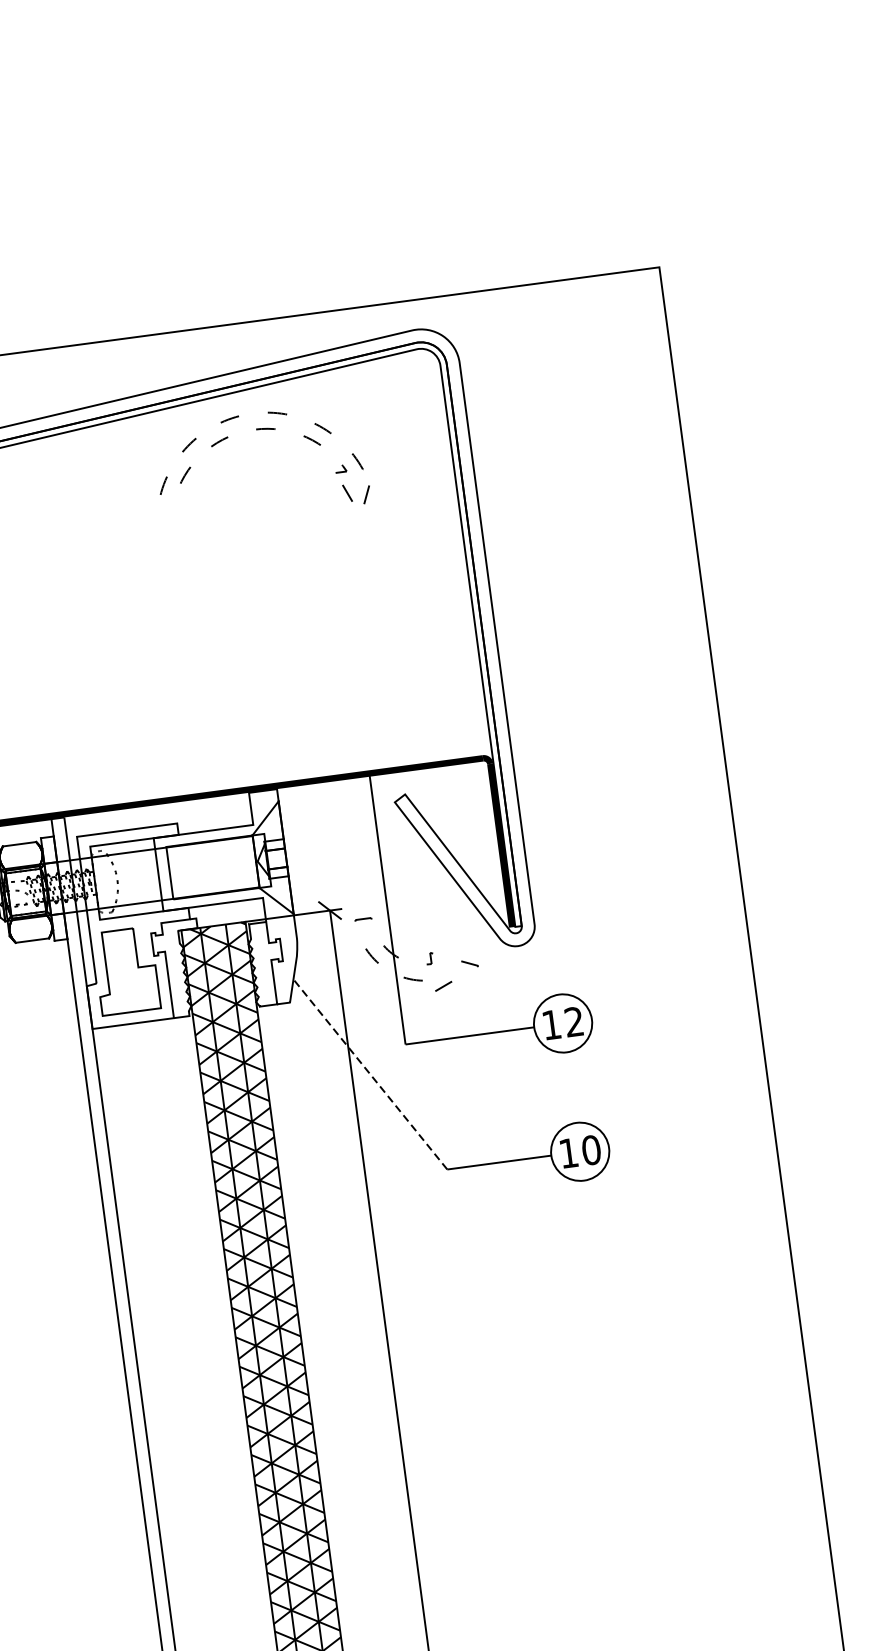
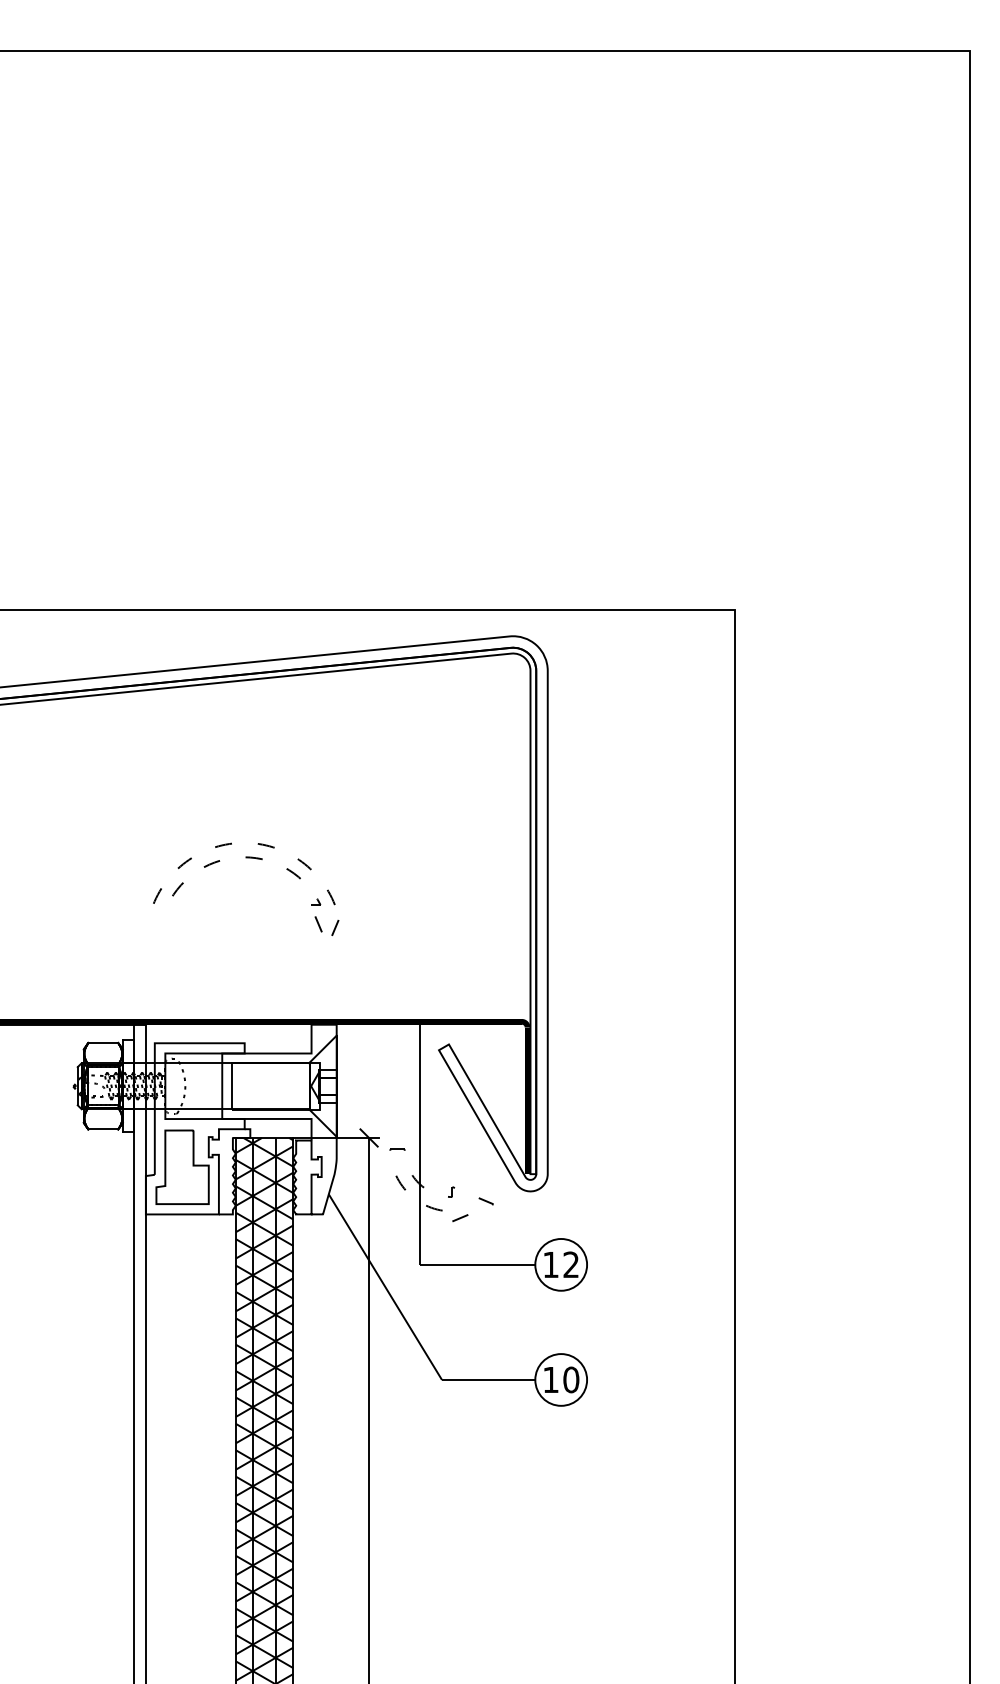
part: (257, 430) -> (246, 858), moved
line: (370, 1074) -> (385, 1287), dashed -> solid

